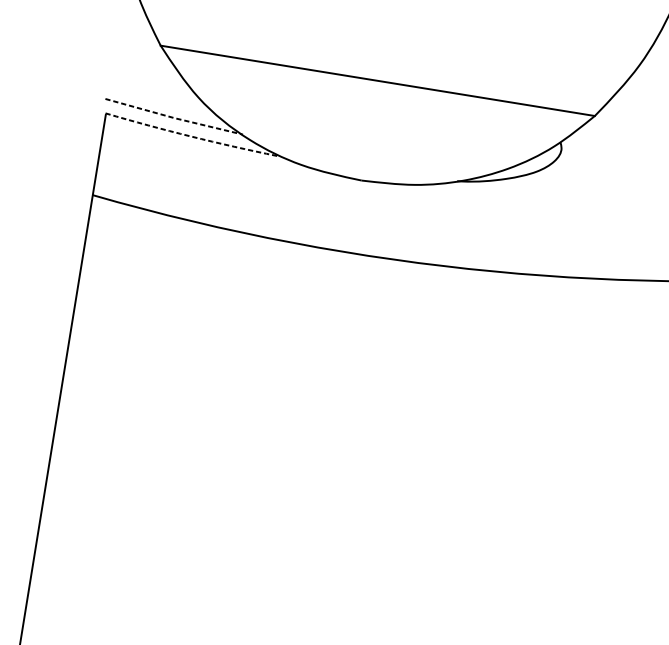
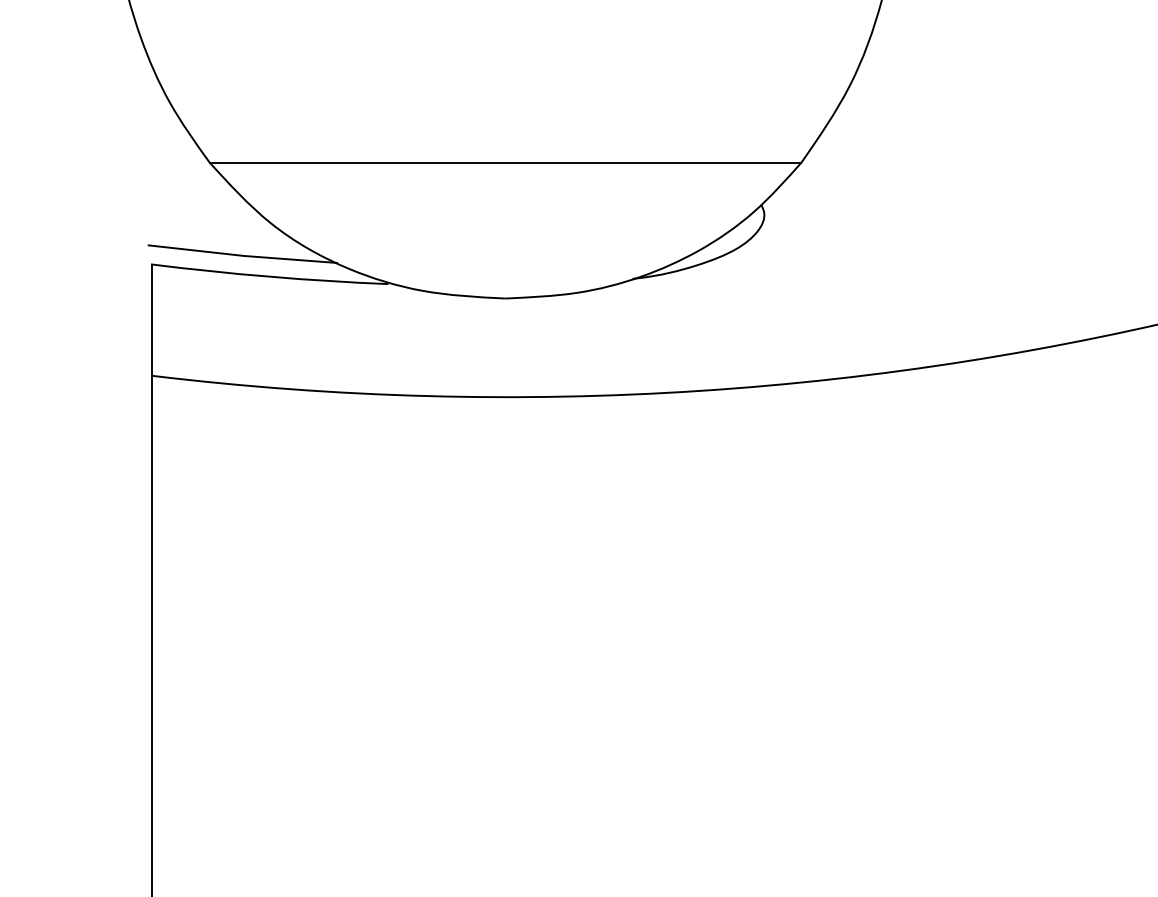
line: (174, 117) -> (243, 255), dashed -> solid
arc: (191, 136) -> (269, 276), dashed -> solid

